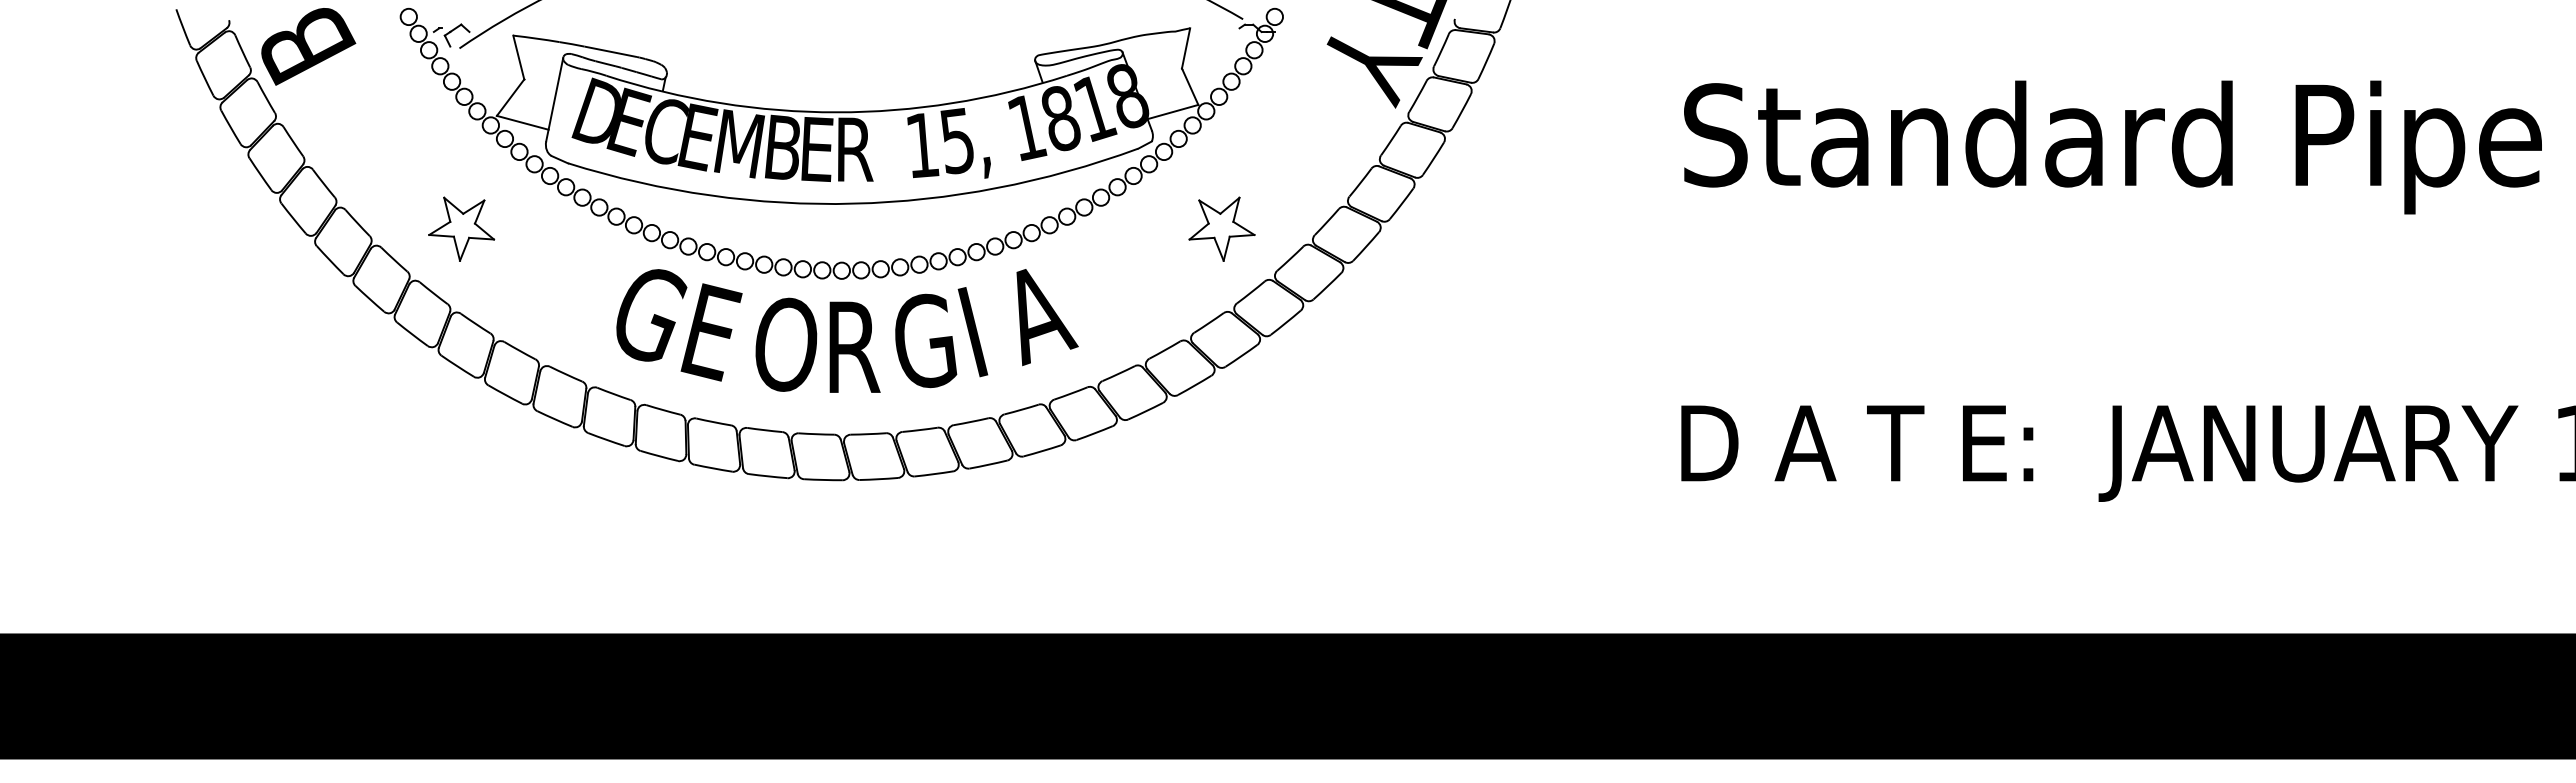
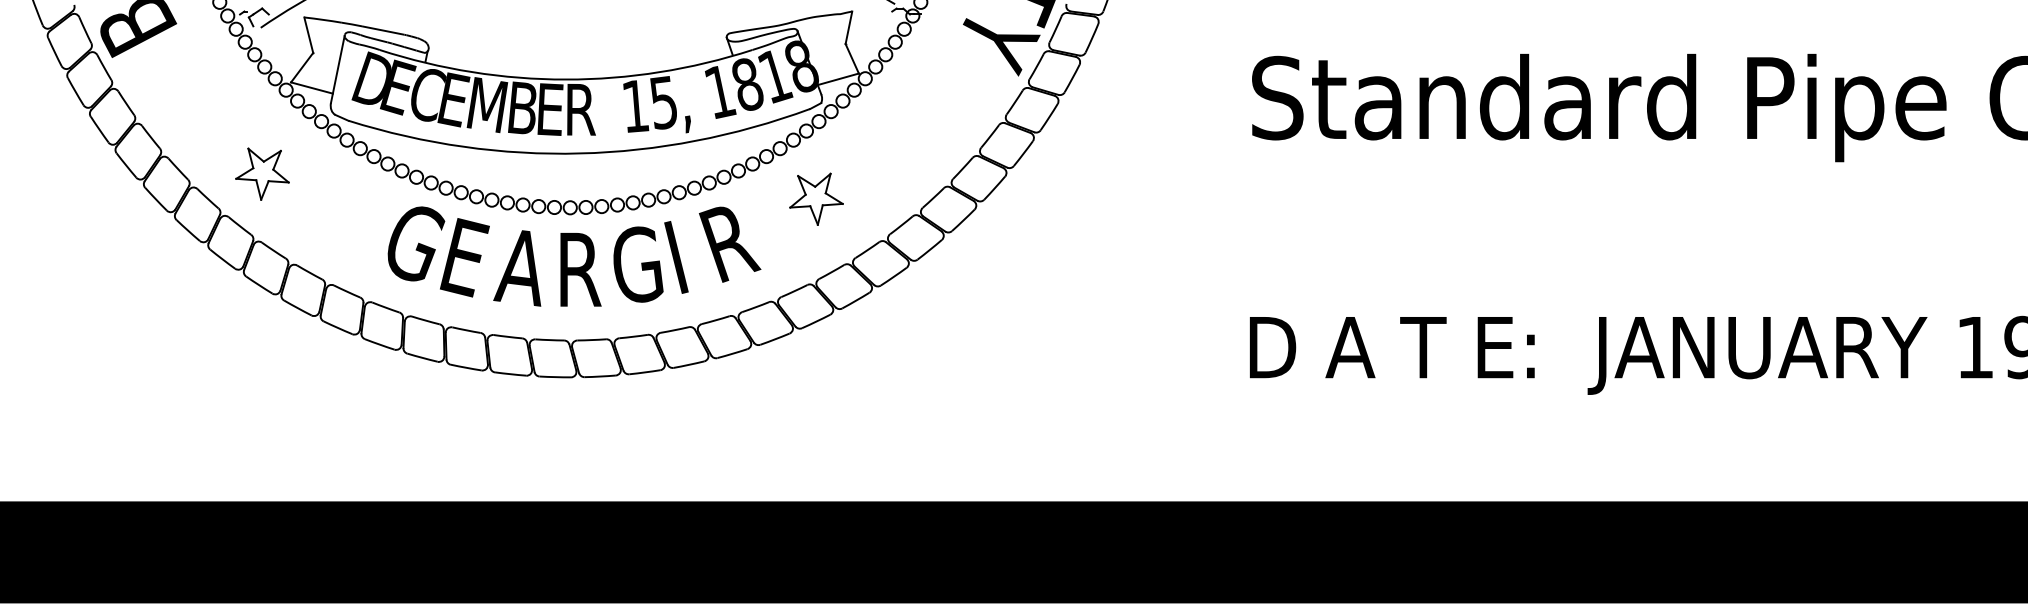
part: (1221, 228) -> (816, 198), moved
text: (1039, 317) -> (730, 245), A -> R
text: (781, 344) -> (521, 267), O -> A

